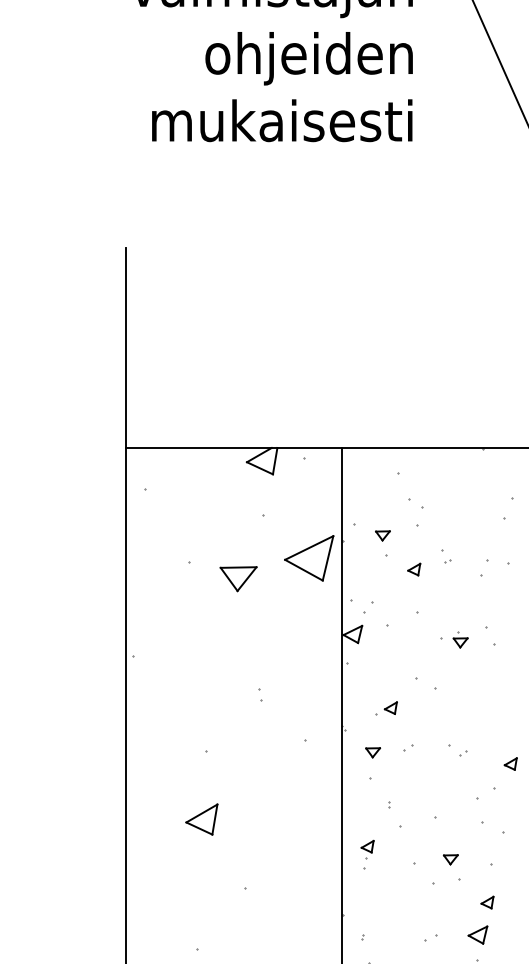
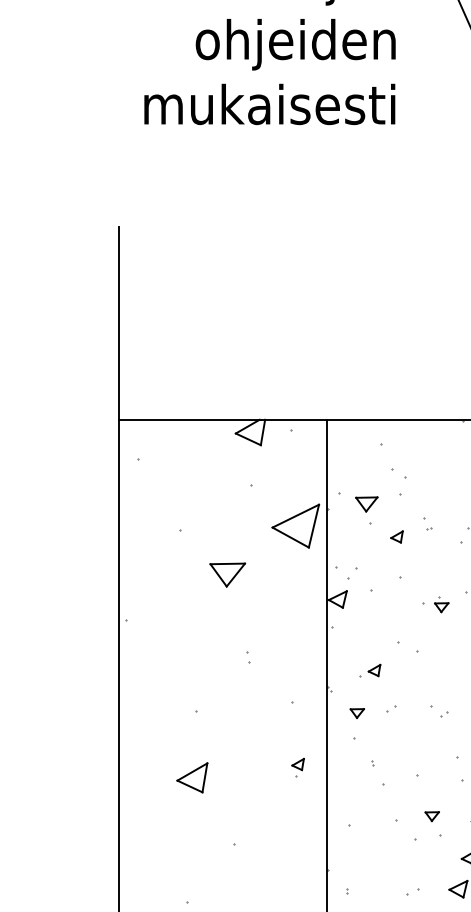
part: (382, 535) -> (366, 504), size x1.6
part: (238, 579) -> (227, 575), moved
part: (367, 849) -> (297, 767), moved

